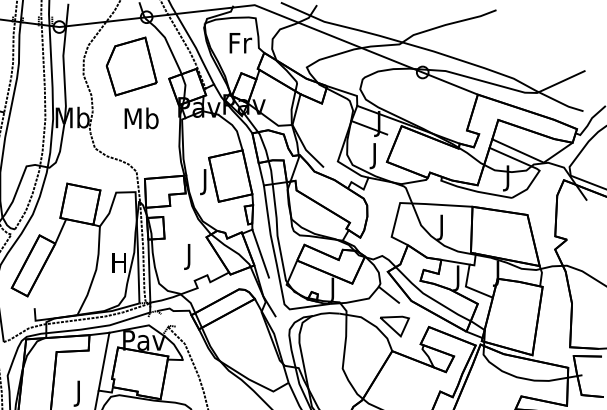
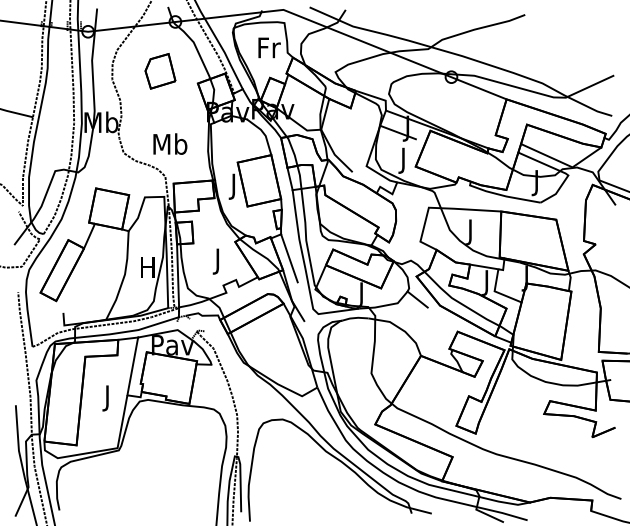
part: (131, 66) -> (160, 71), size x0.6
text: (141, 117) -> (170, 143), moved
part: (394, 326) -> (423, 331), removed

